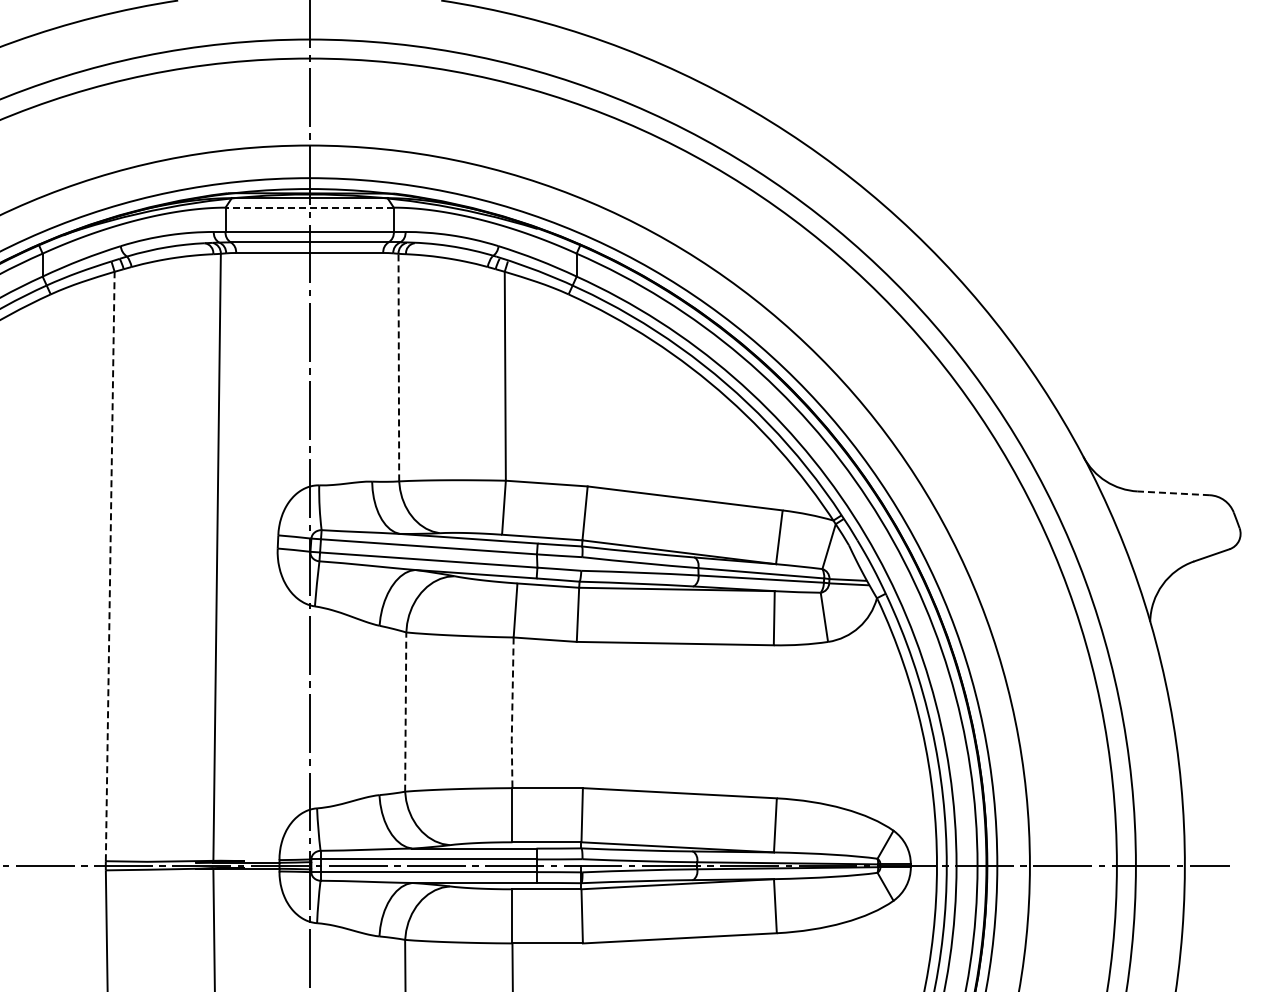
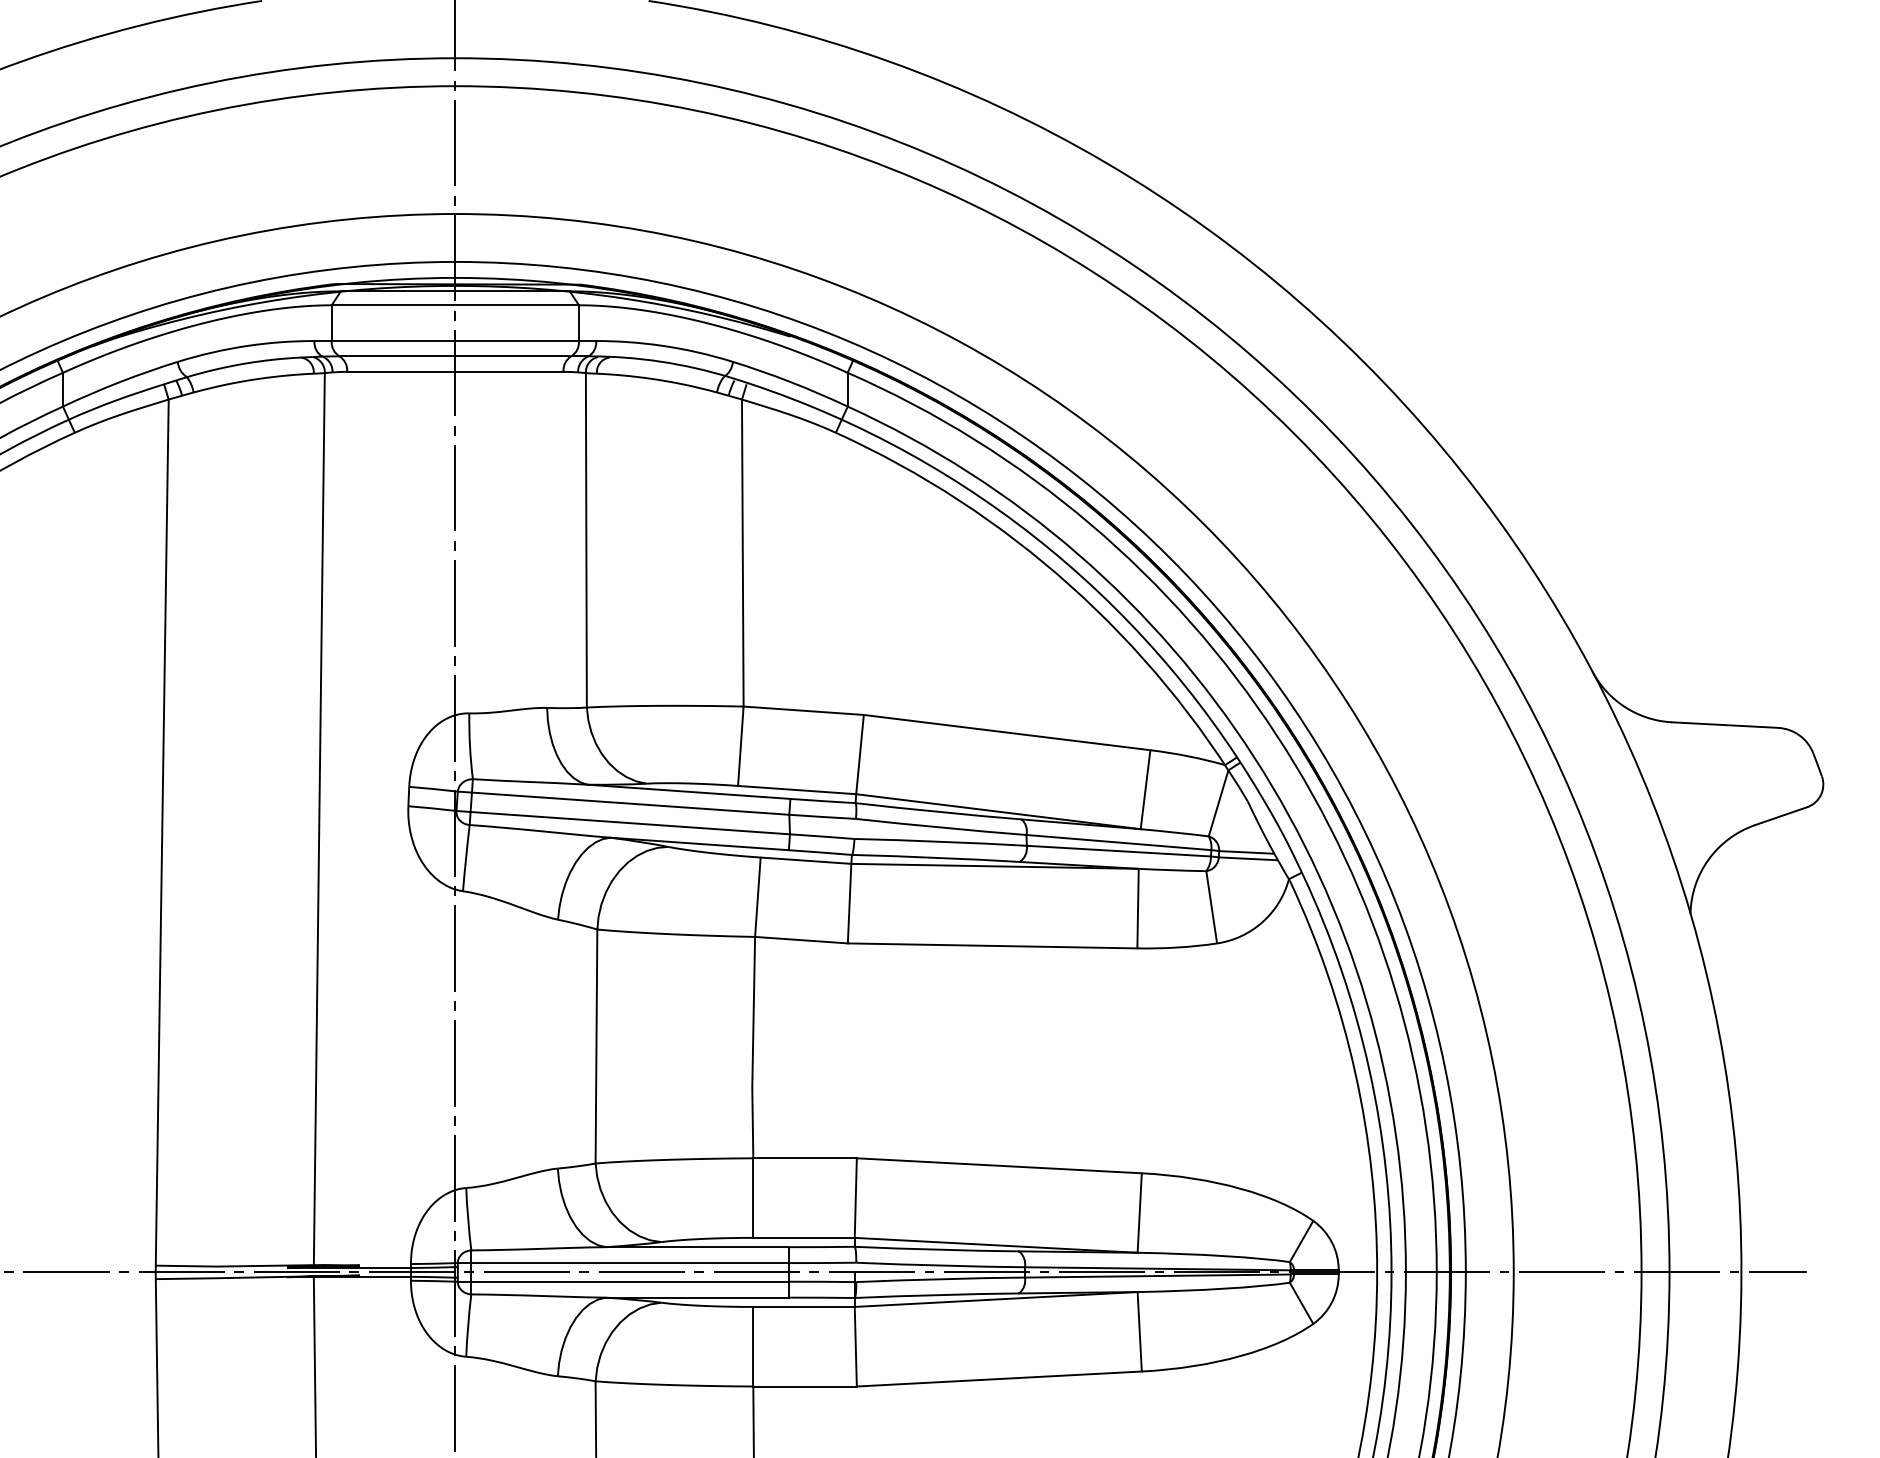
line: (309, 207) -> (455, 305), dashed -> solid
line: (398, 367) -> (585, 540), dashed -> solid
line: (1173, 493) -> (1724, 725), dashed -> solid
line: (110, 565) -> (162, 831), dashed -> solid
line: (405, 712) -> (596, 1047), dashed -> solid
line: (512, 713) -> (753, 1048), dashed -> solid

